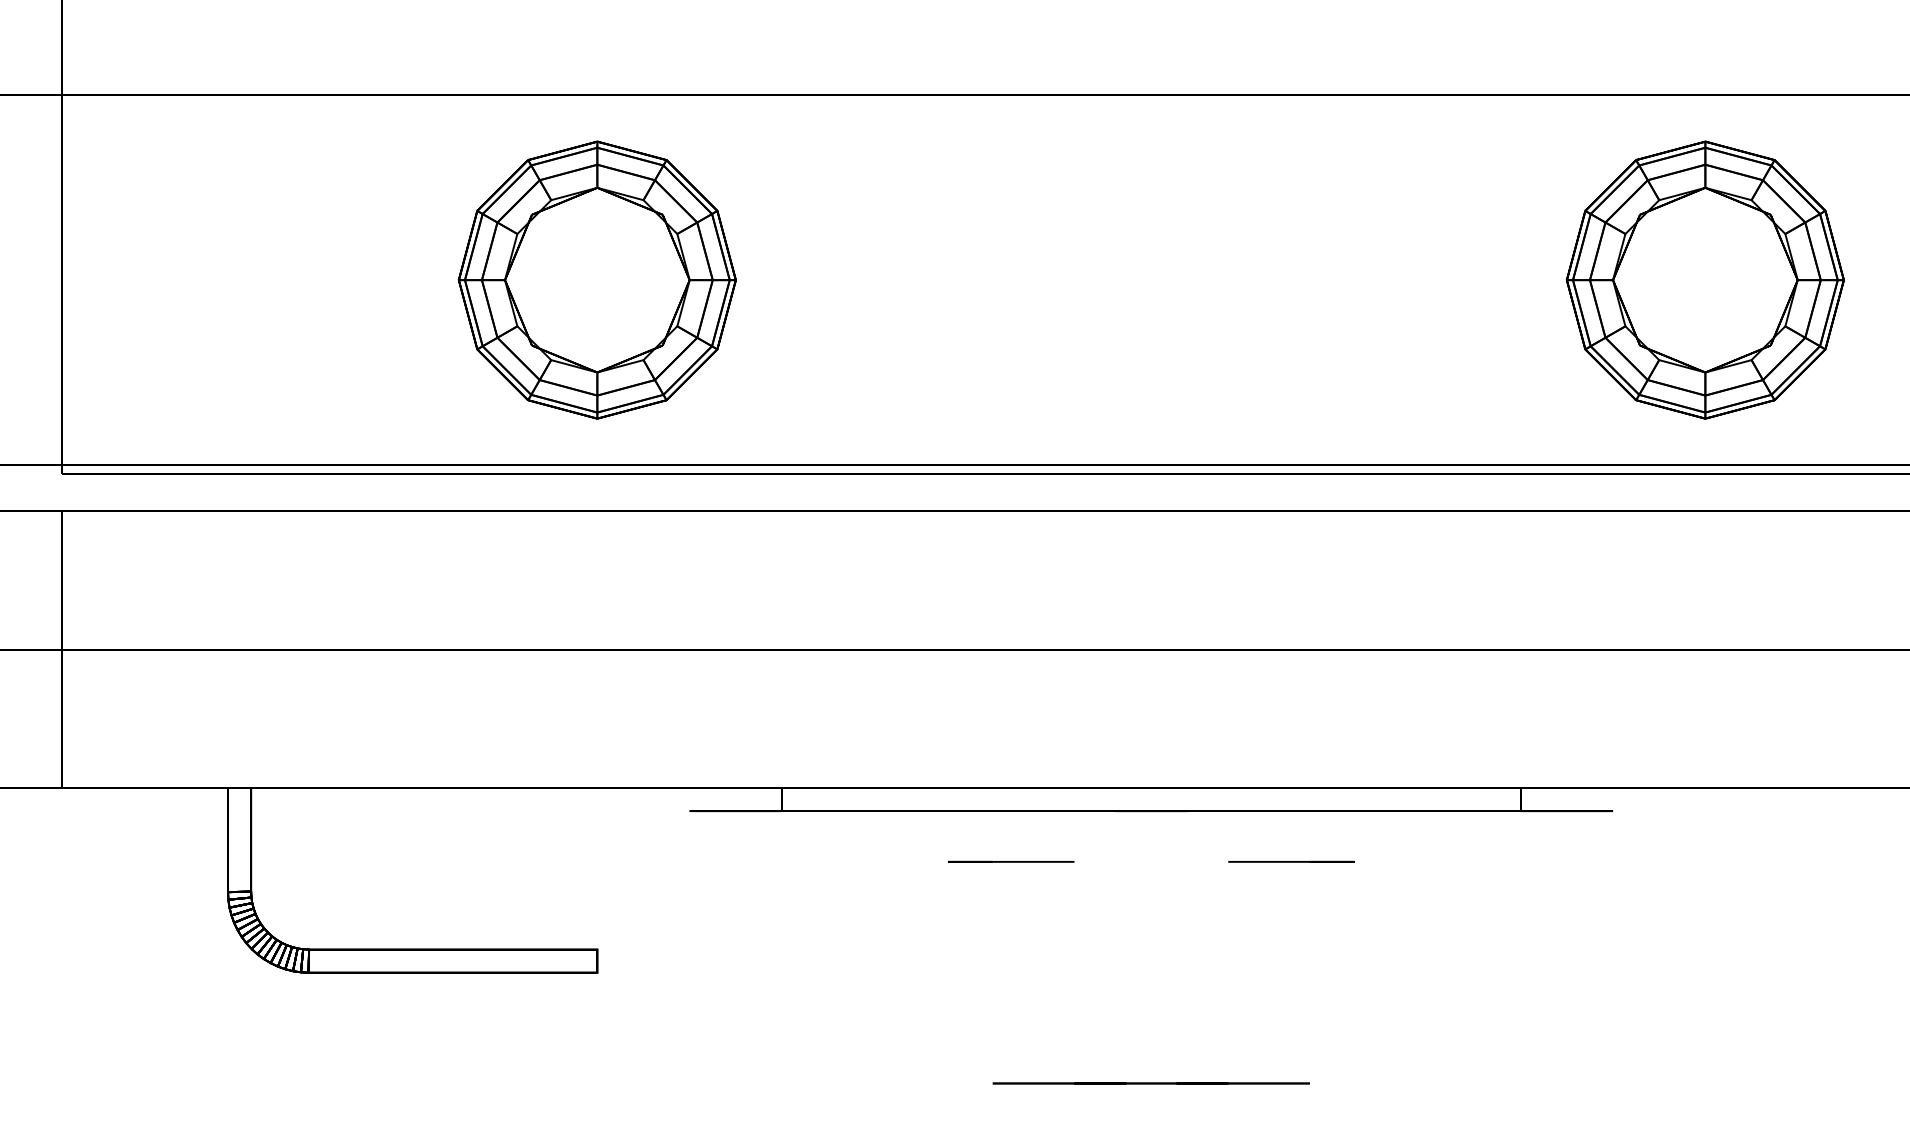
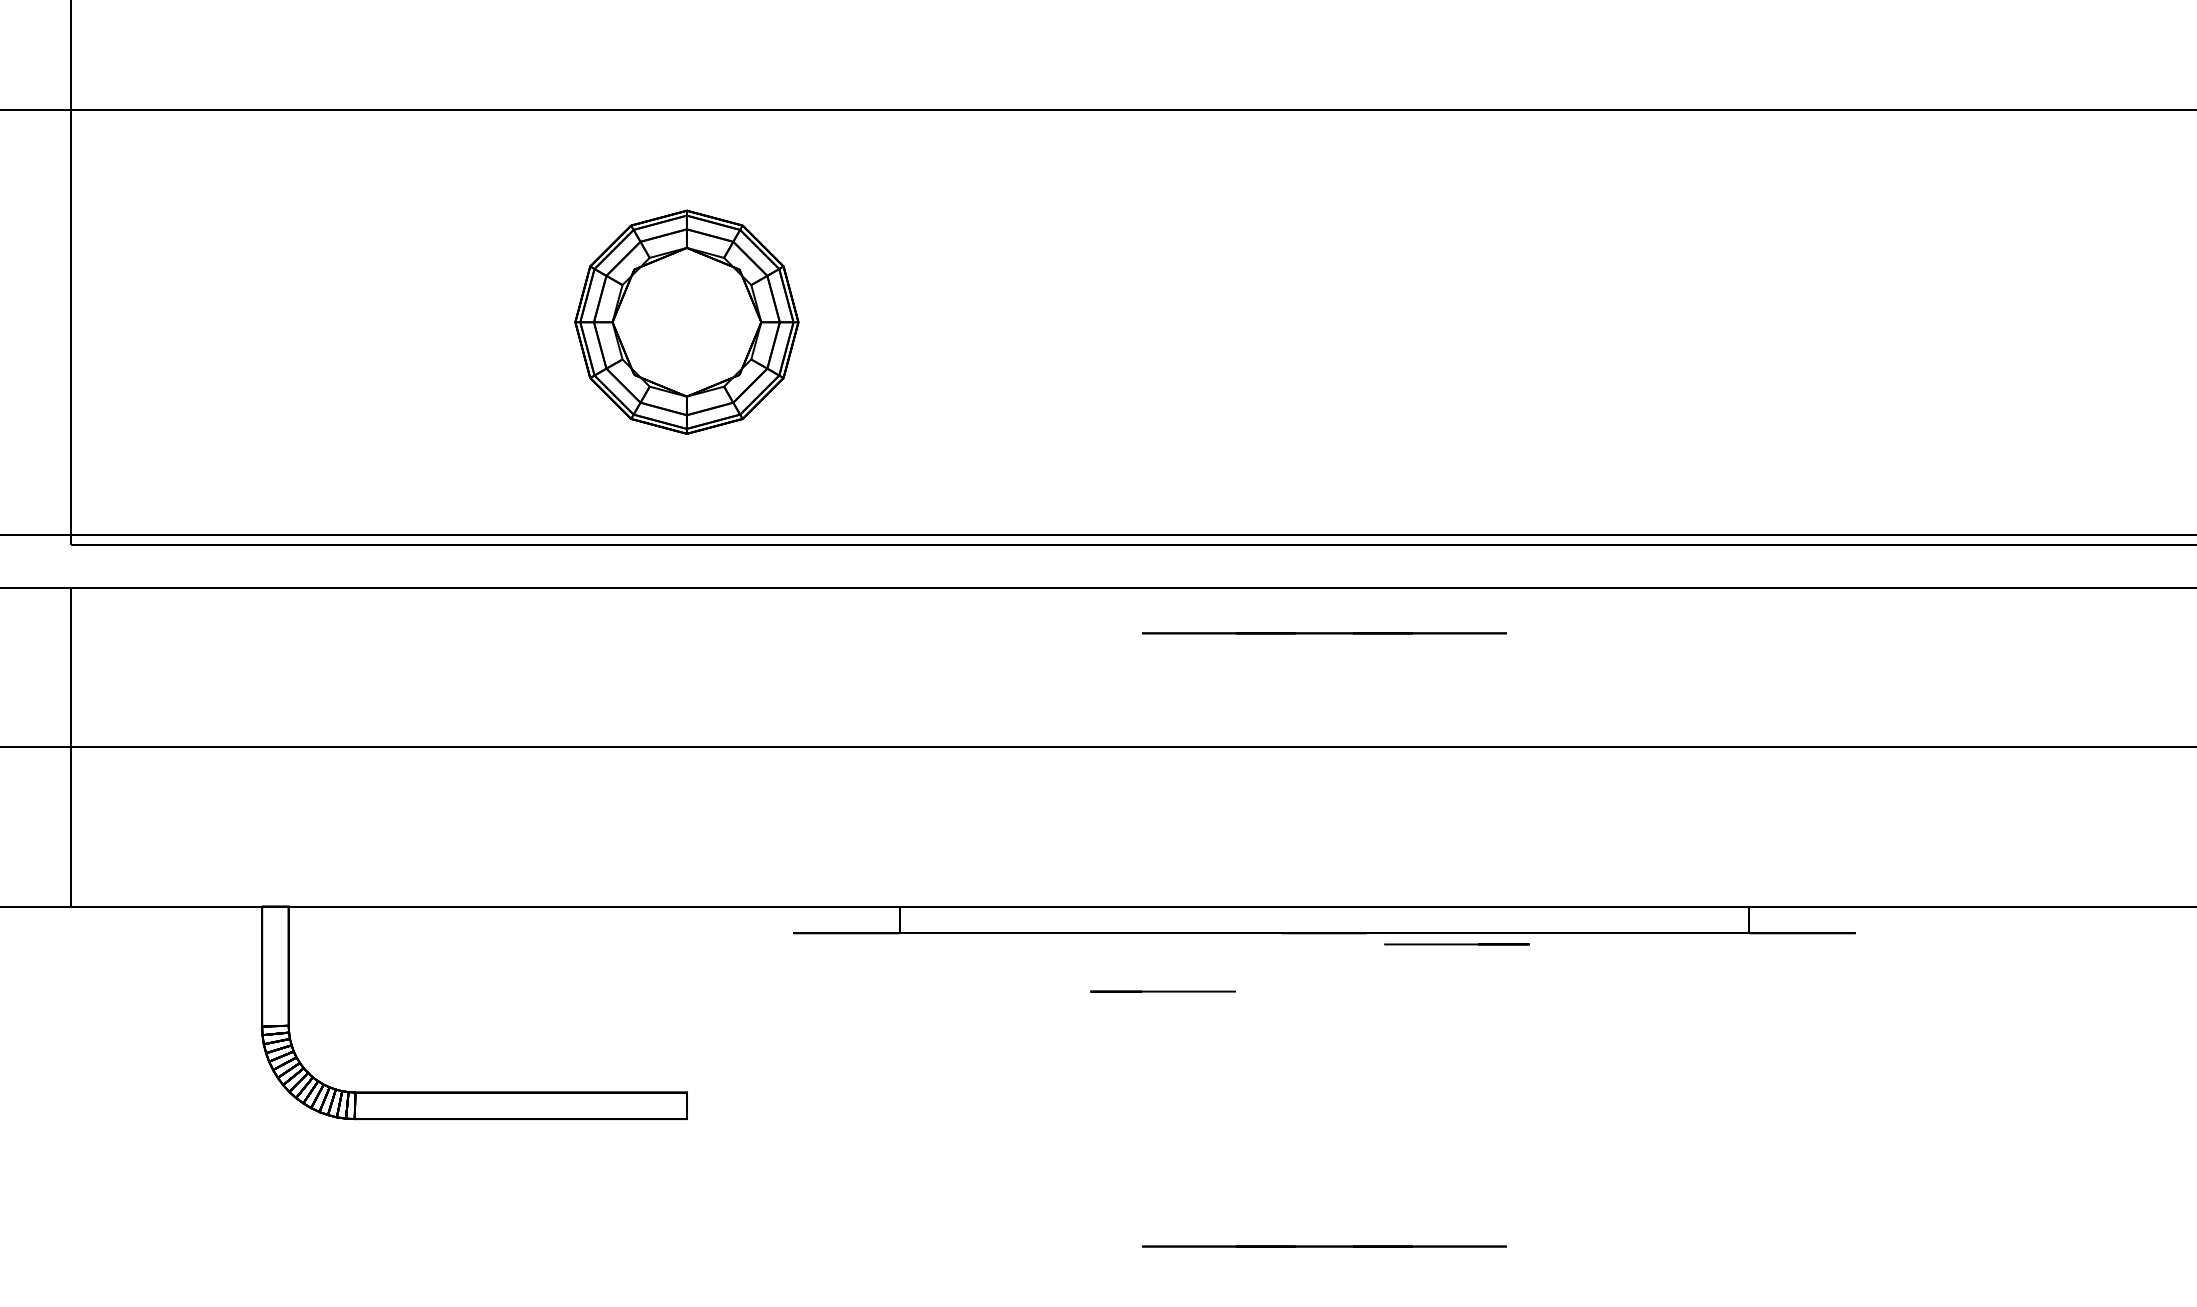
part: (596, 279) -> (686, 321), size x0.7
part: (1704, 279) -> (1960, 321), removed
line: (1150, 550) -> (1323, 633), added
line: (1291, 861) -> (1456, 944), moved

